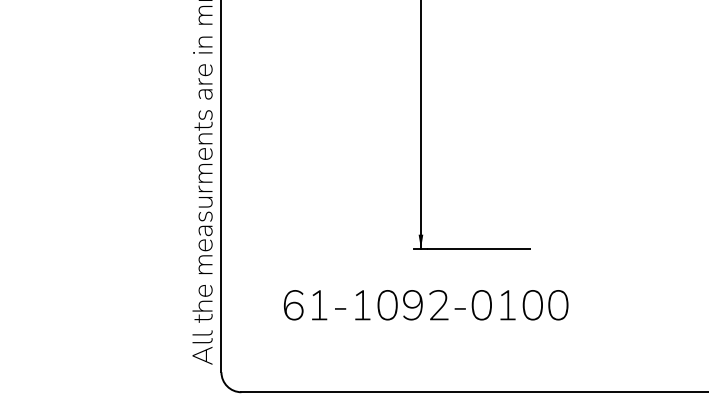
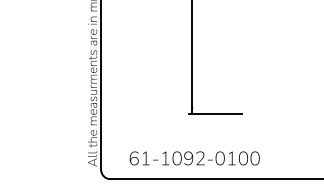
text: (425, 305) -> (194, 158), moved

